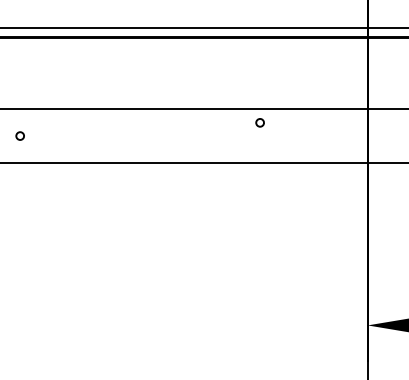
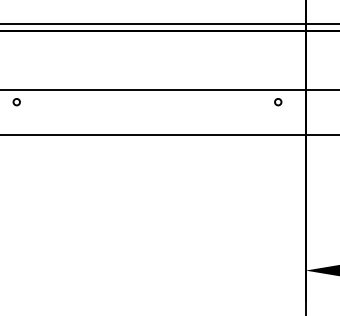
circle: (260, 123) -> (278, 102), moved
circle: (19, 136) -> (16, 102), moved

